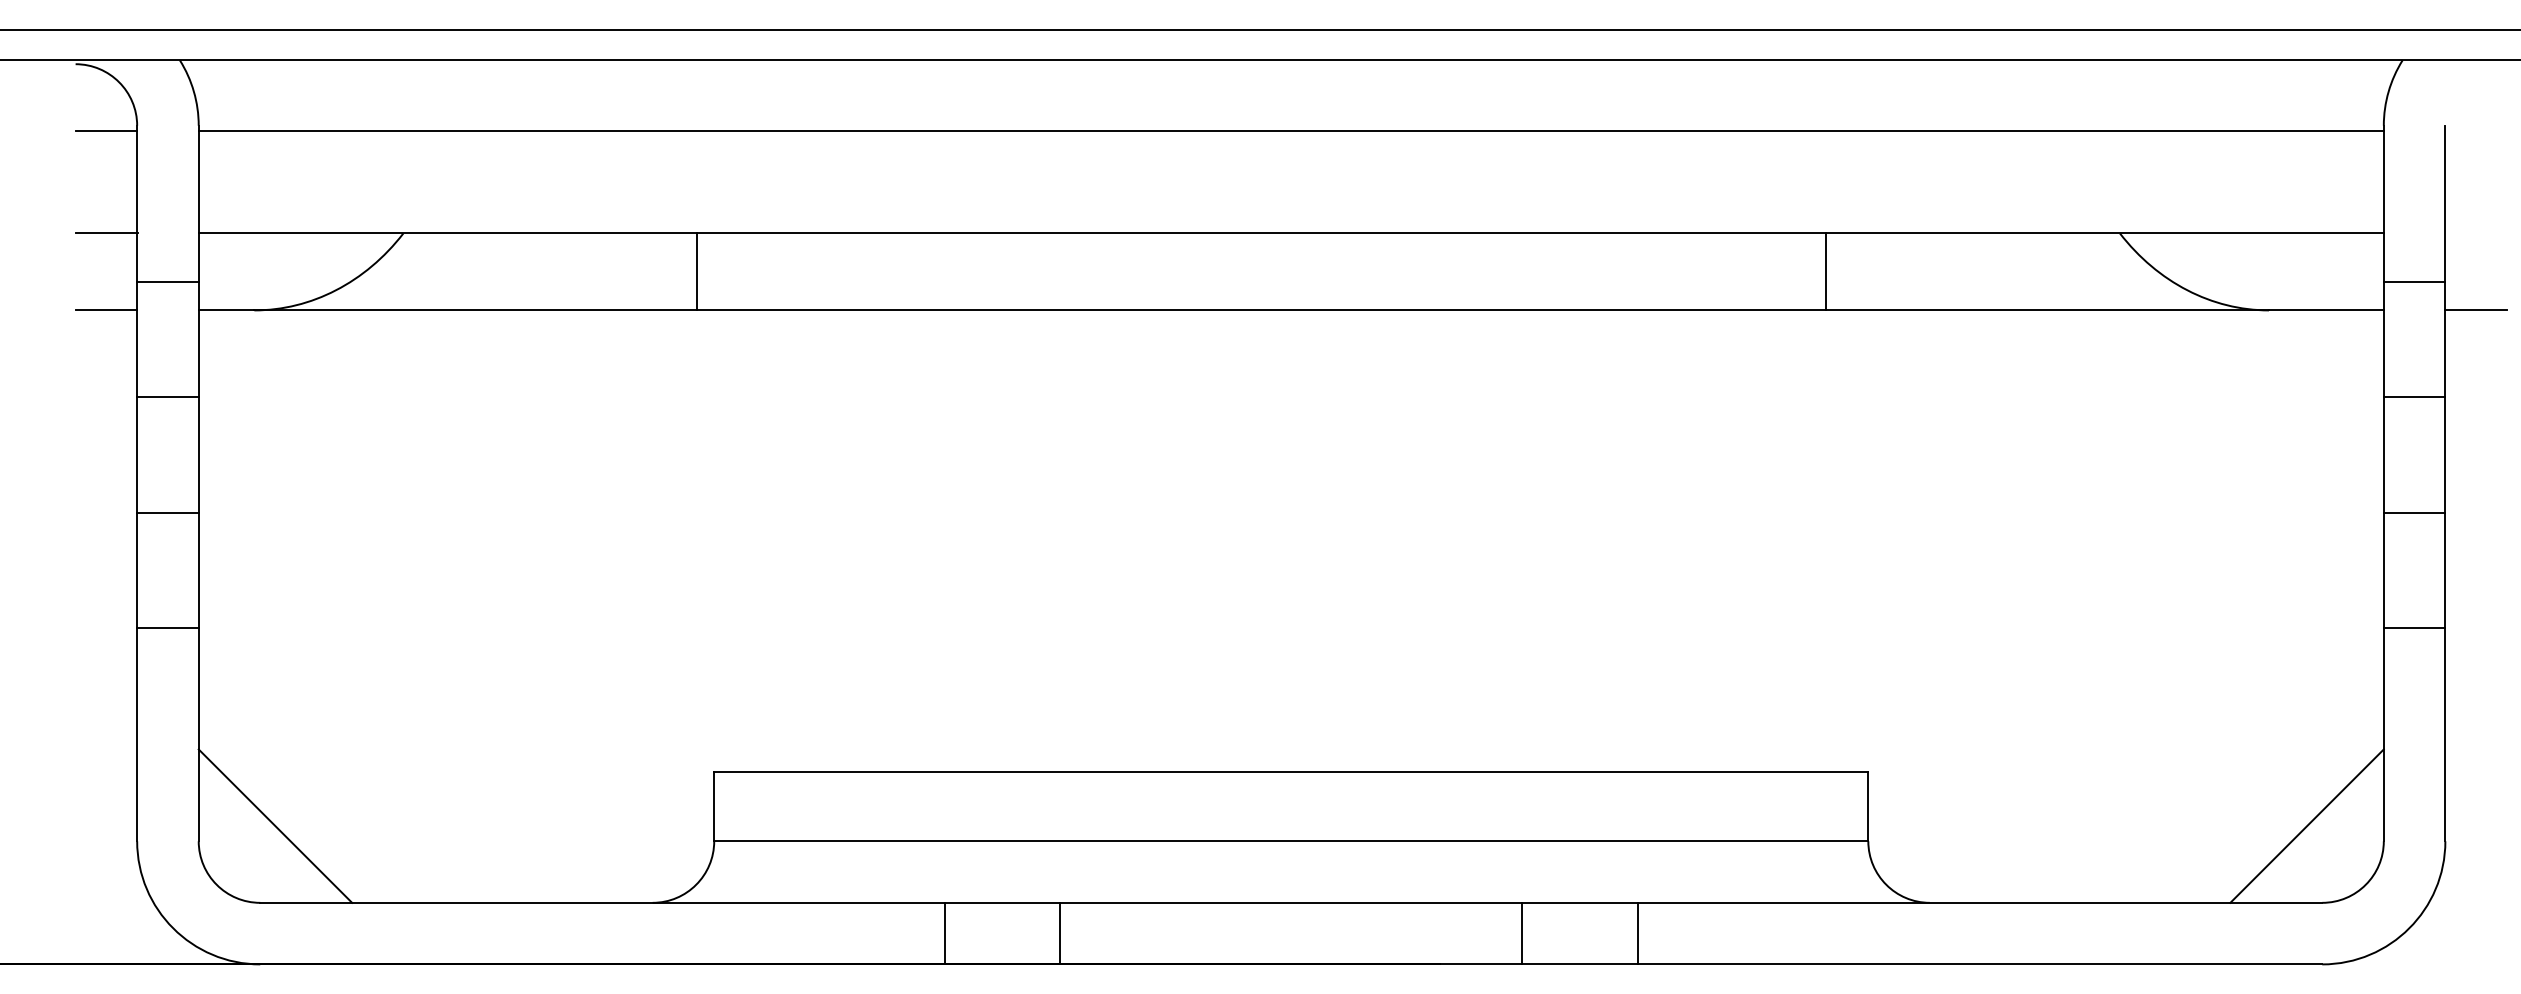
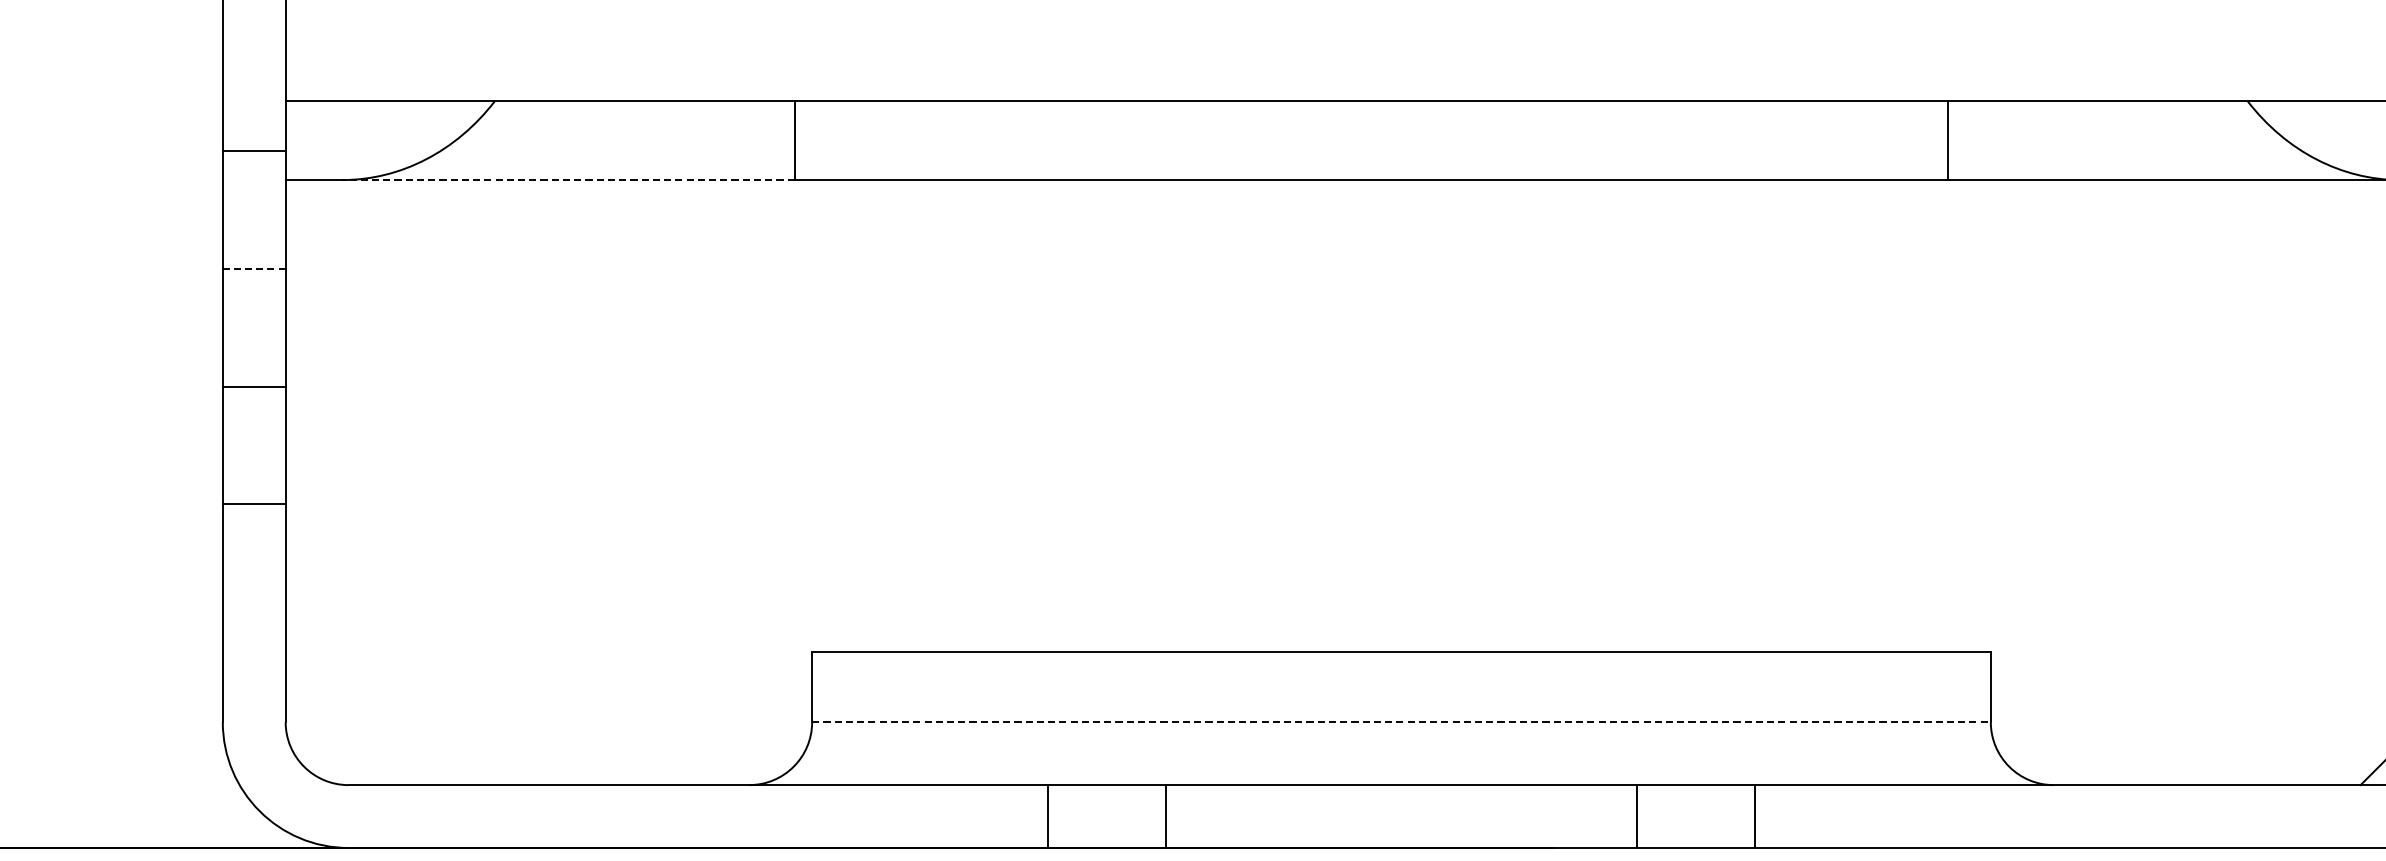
line: (106, 233) -> (191, 101), removed
line: (106, 310) -> (191, 180), removed
line: (475, 310) -> (568, 180), solid -> dashed
line: (167, 397) -> (253, 269), solid -> dashed
line: (275, 825) -> (364, 706), removed
line: (1291, 841) -> (1401, 722), solid -> dashed

